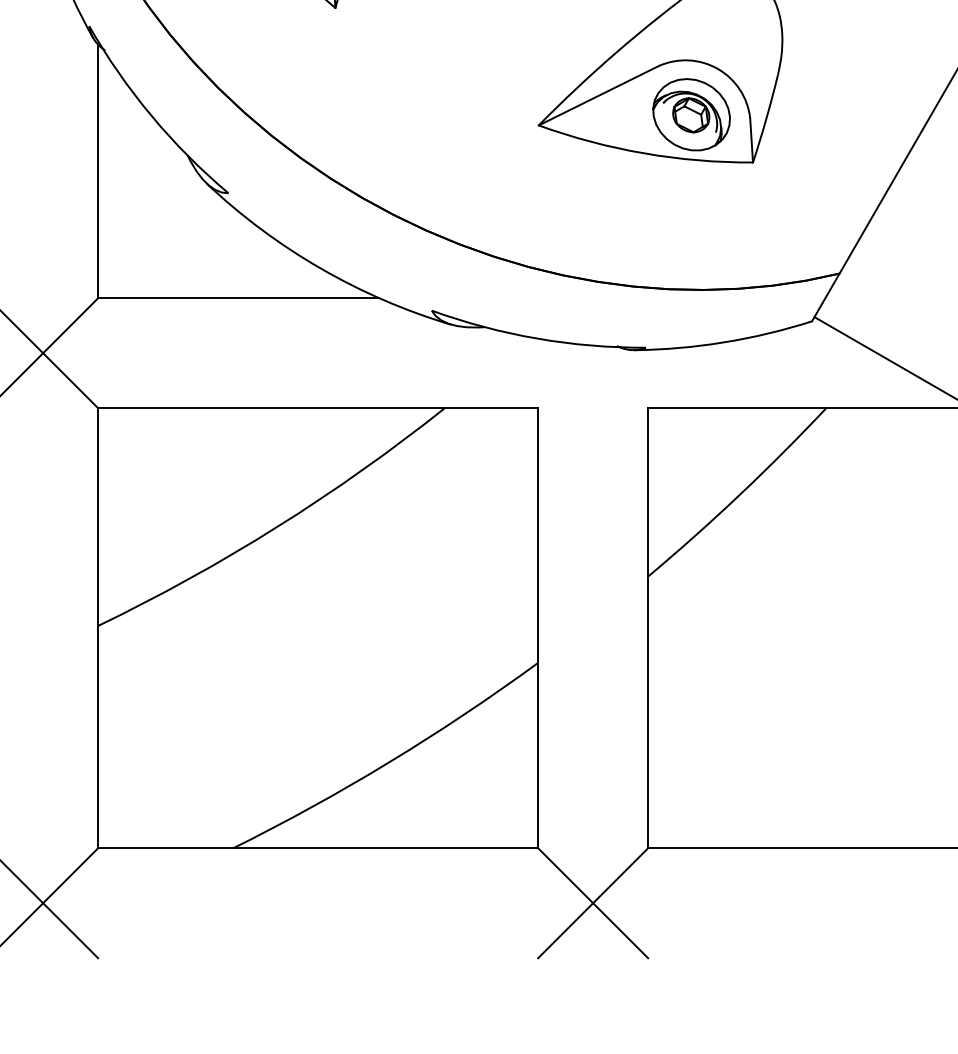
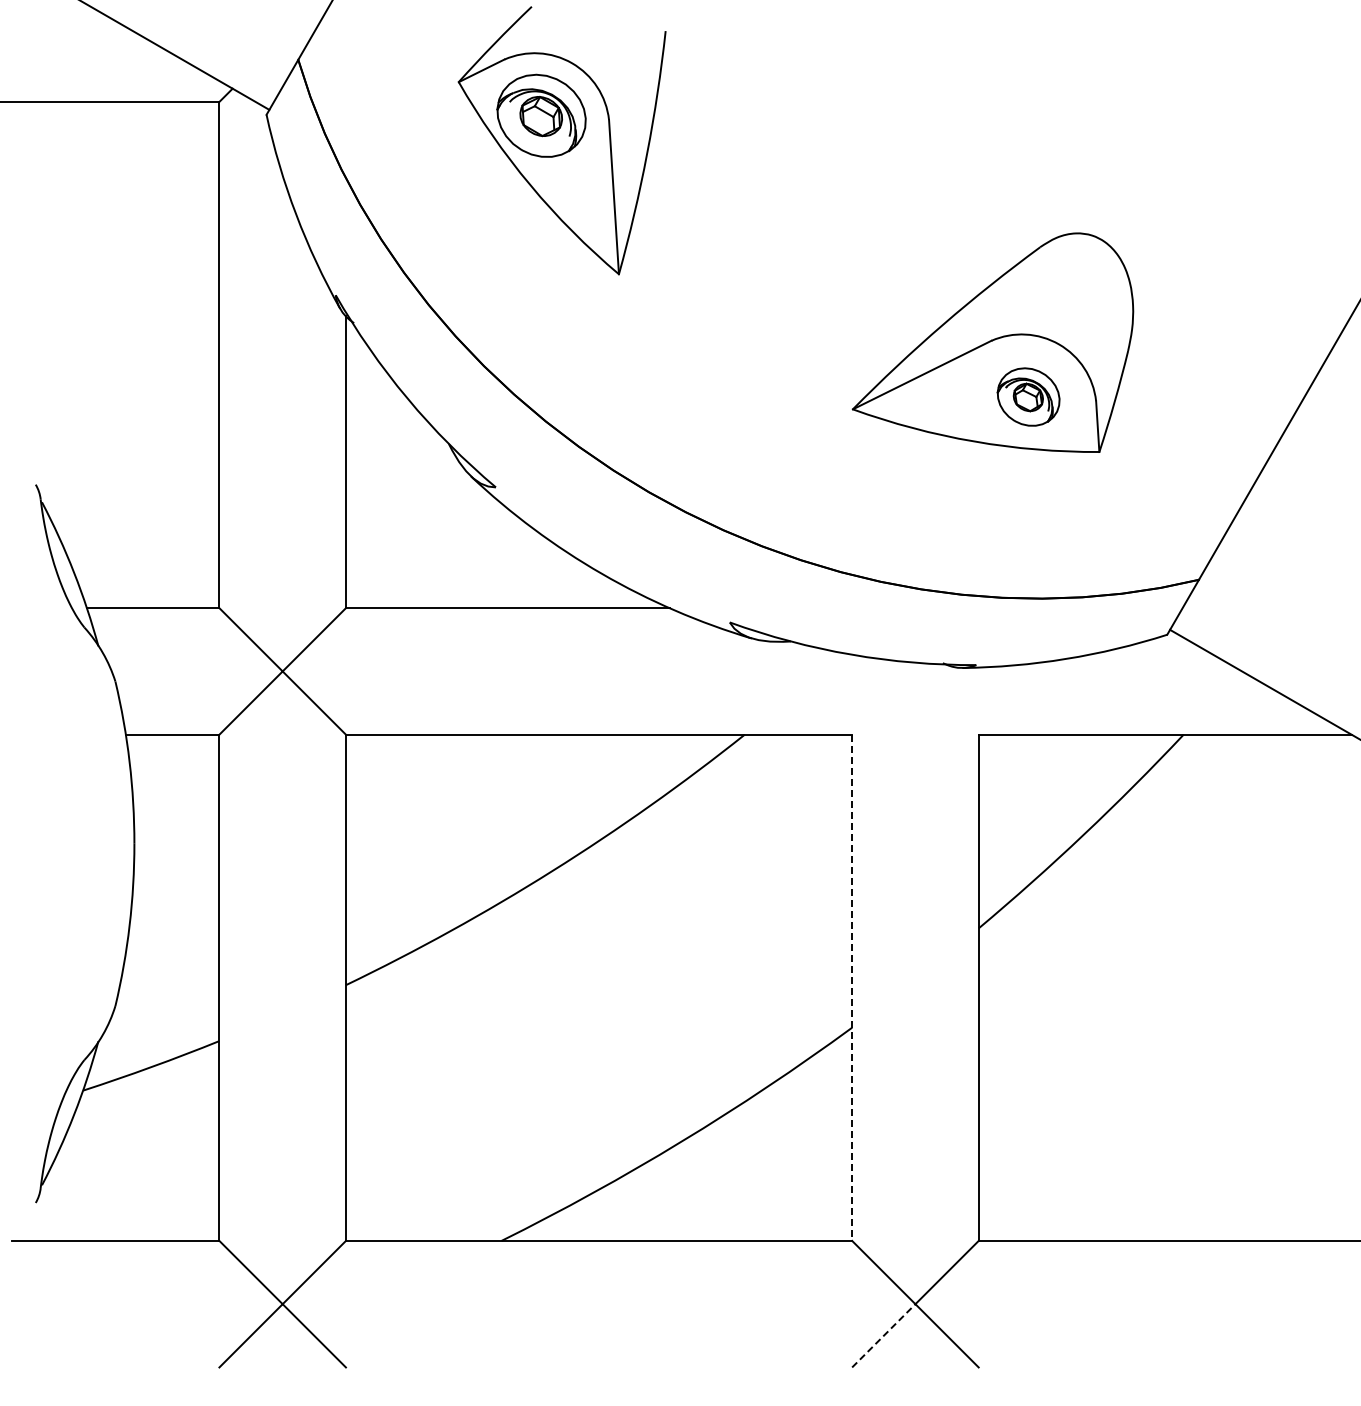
part: (691, 114) -> (1028, 396), size x0.7
line: (538, 628) -> (852, 988), solid -> dashed
line: (565, 930) -> (883, 1335), solid -> dashed

